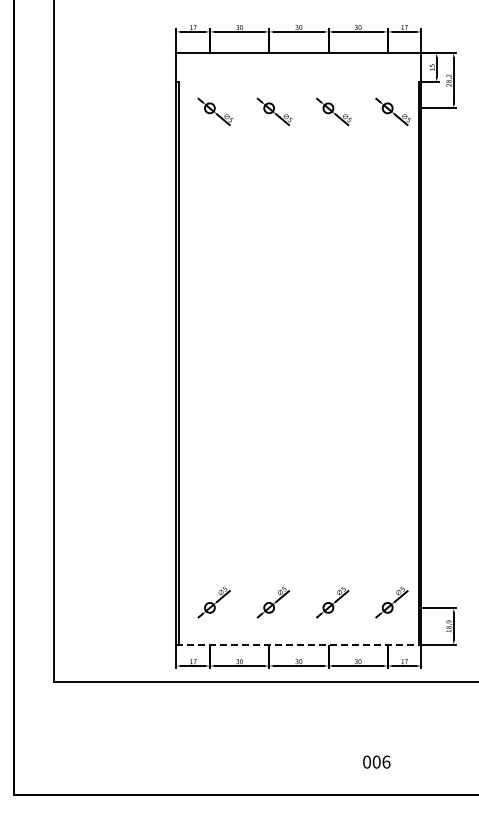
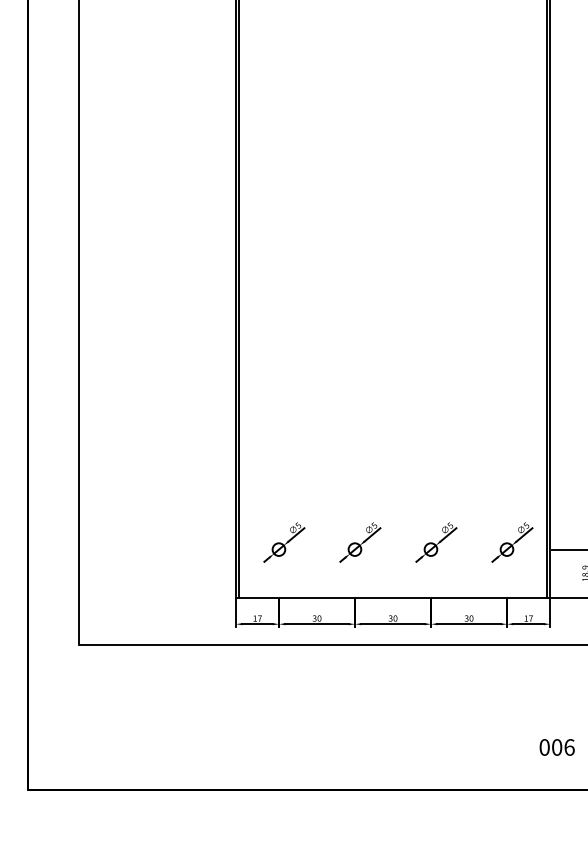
line: (299, 645) -> (393, 597), dashed -> solid
text: (376, 761) -> (556, 746), moved

